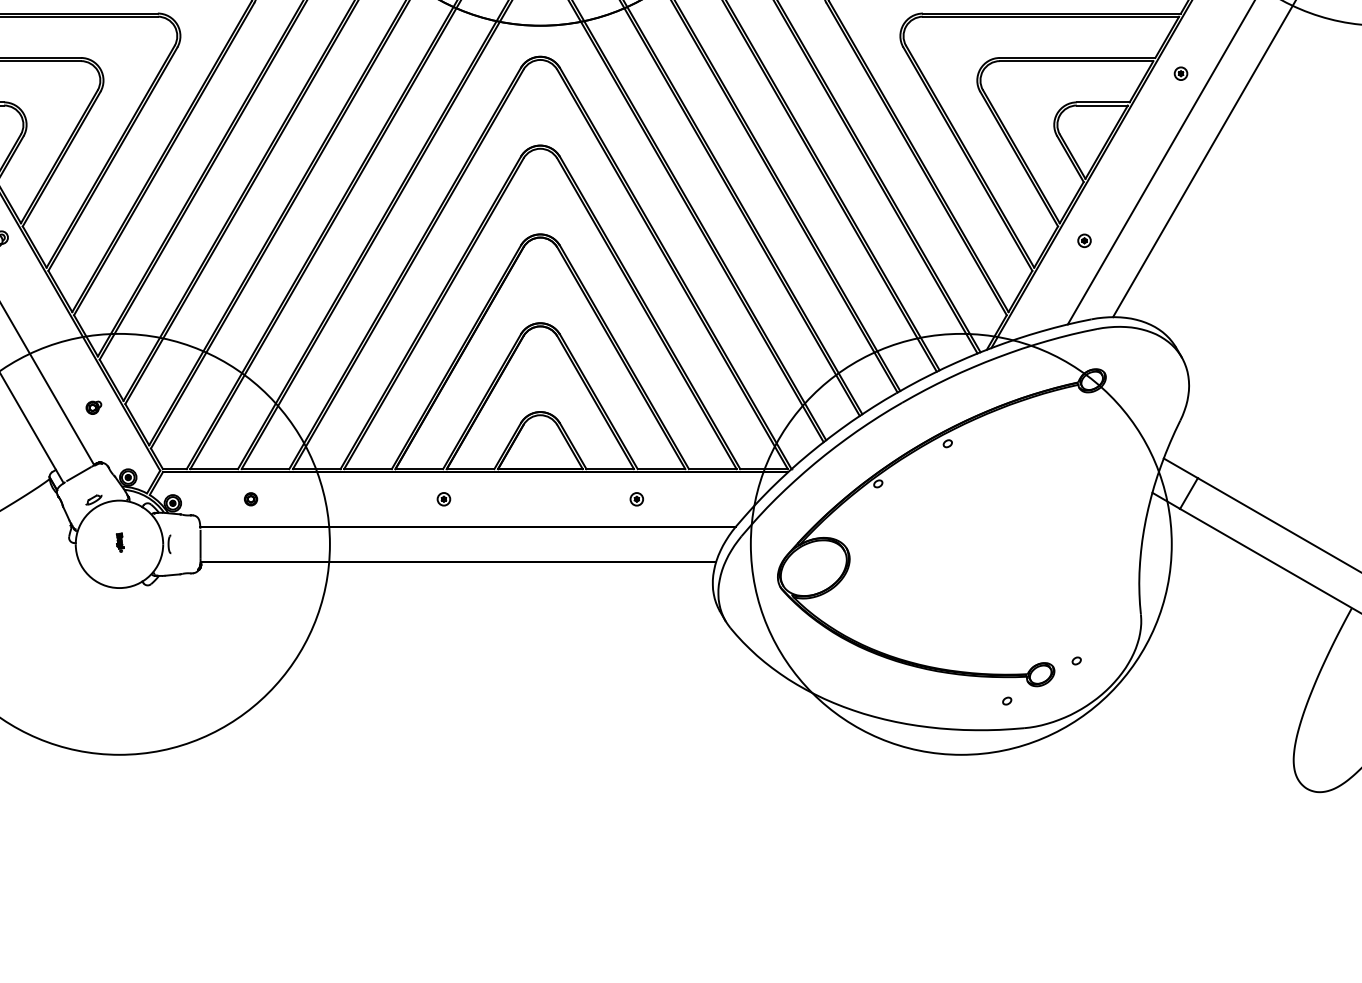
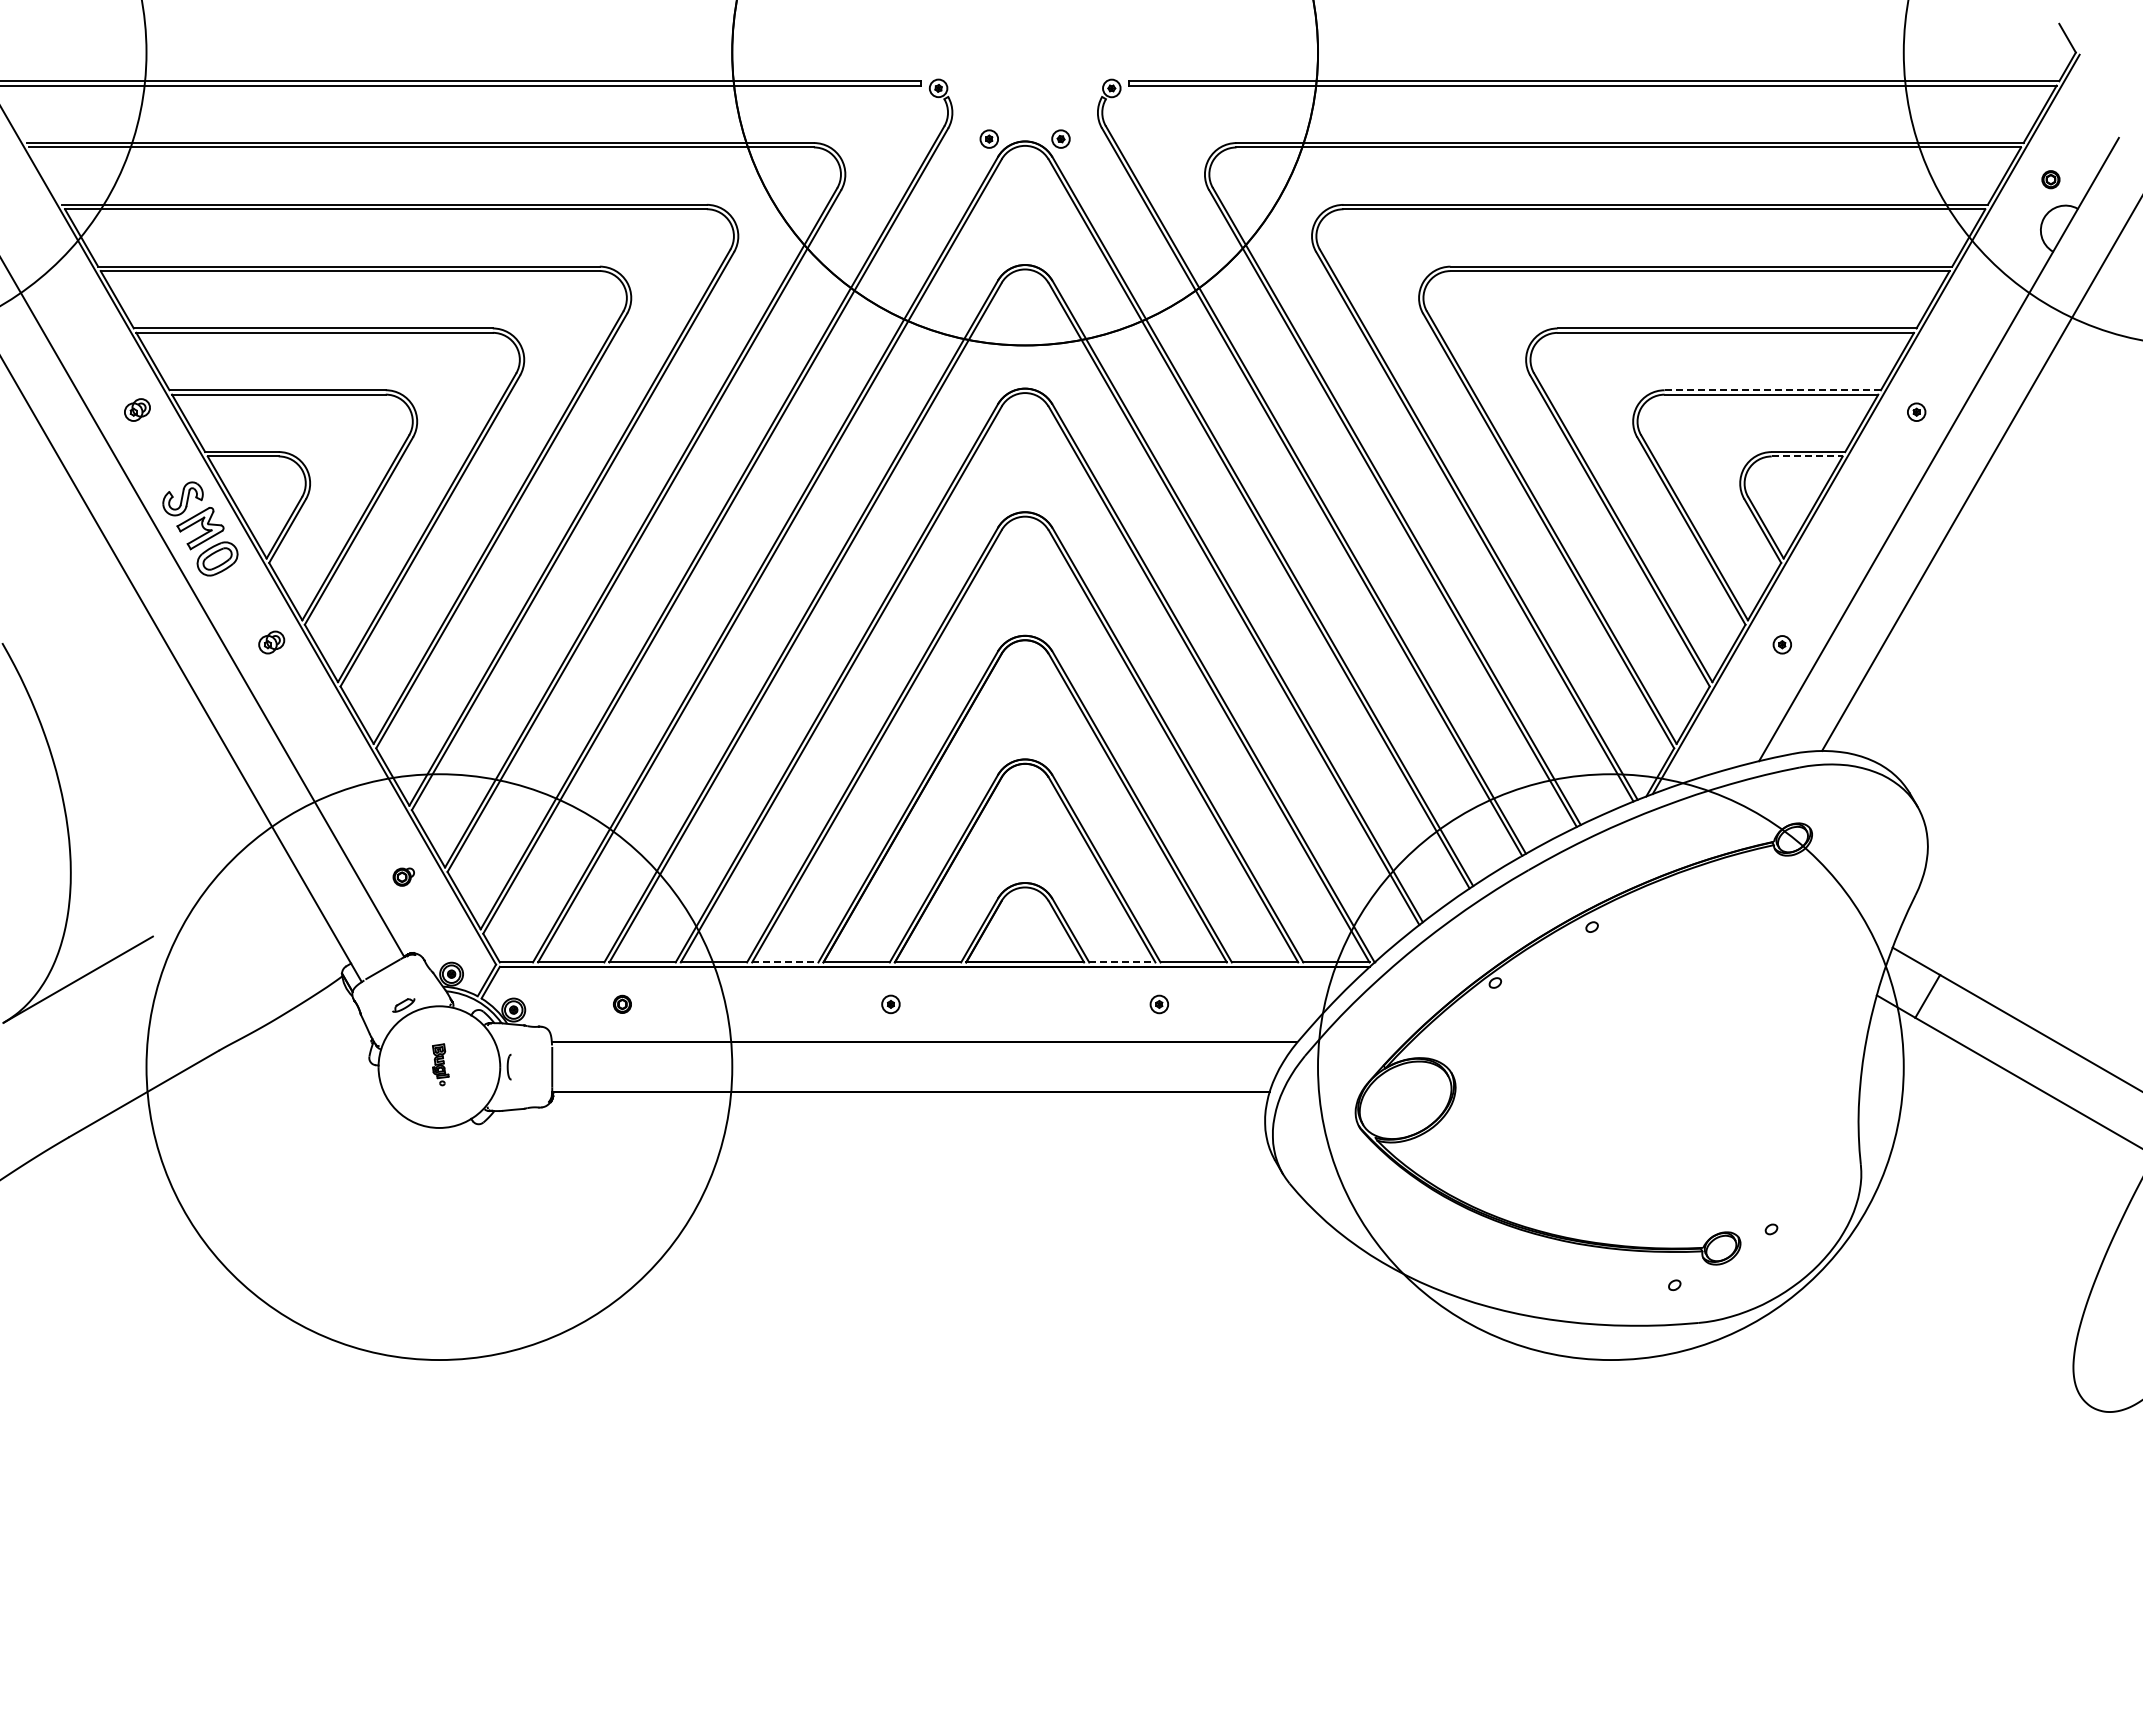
line: (1078, 58) -> (1773, 390), solid -> dashed
line: (1102, 105) -> (1807, 456), solid -> dashed
line: (368, 469) -> (785, 962), solid -> dashed
line: (610, 469) -> (1122, 962), solid -> dashed
part: (120, 542) -> (440, 1064), size x1.6

